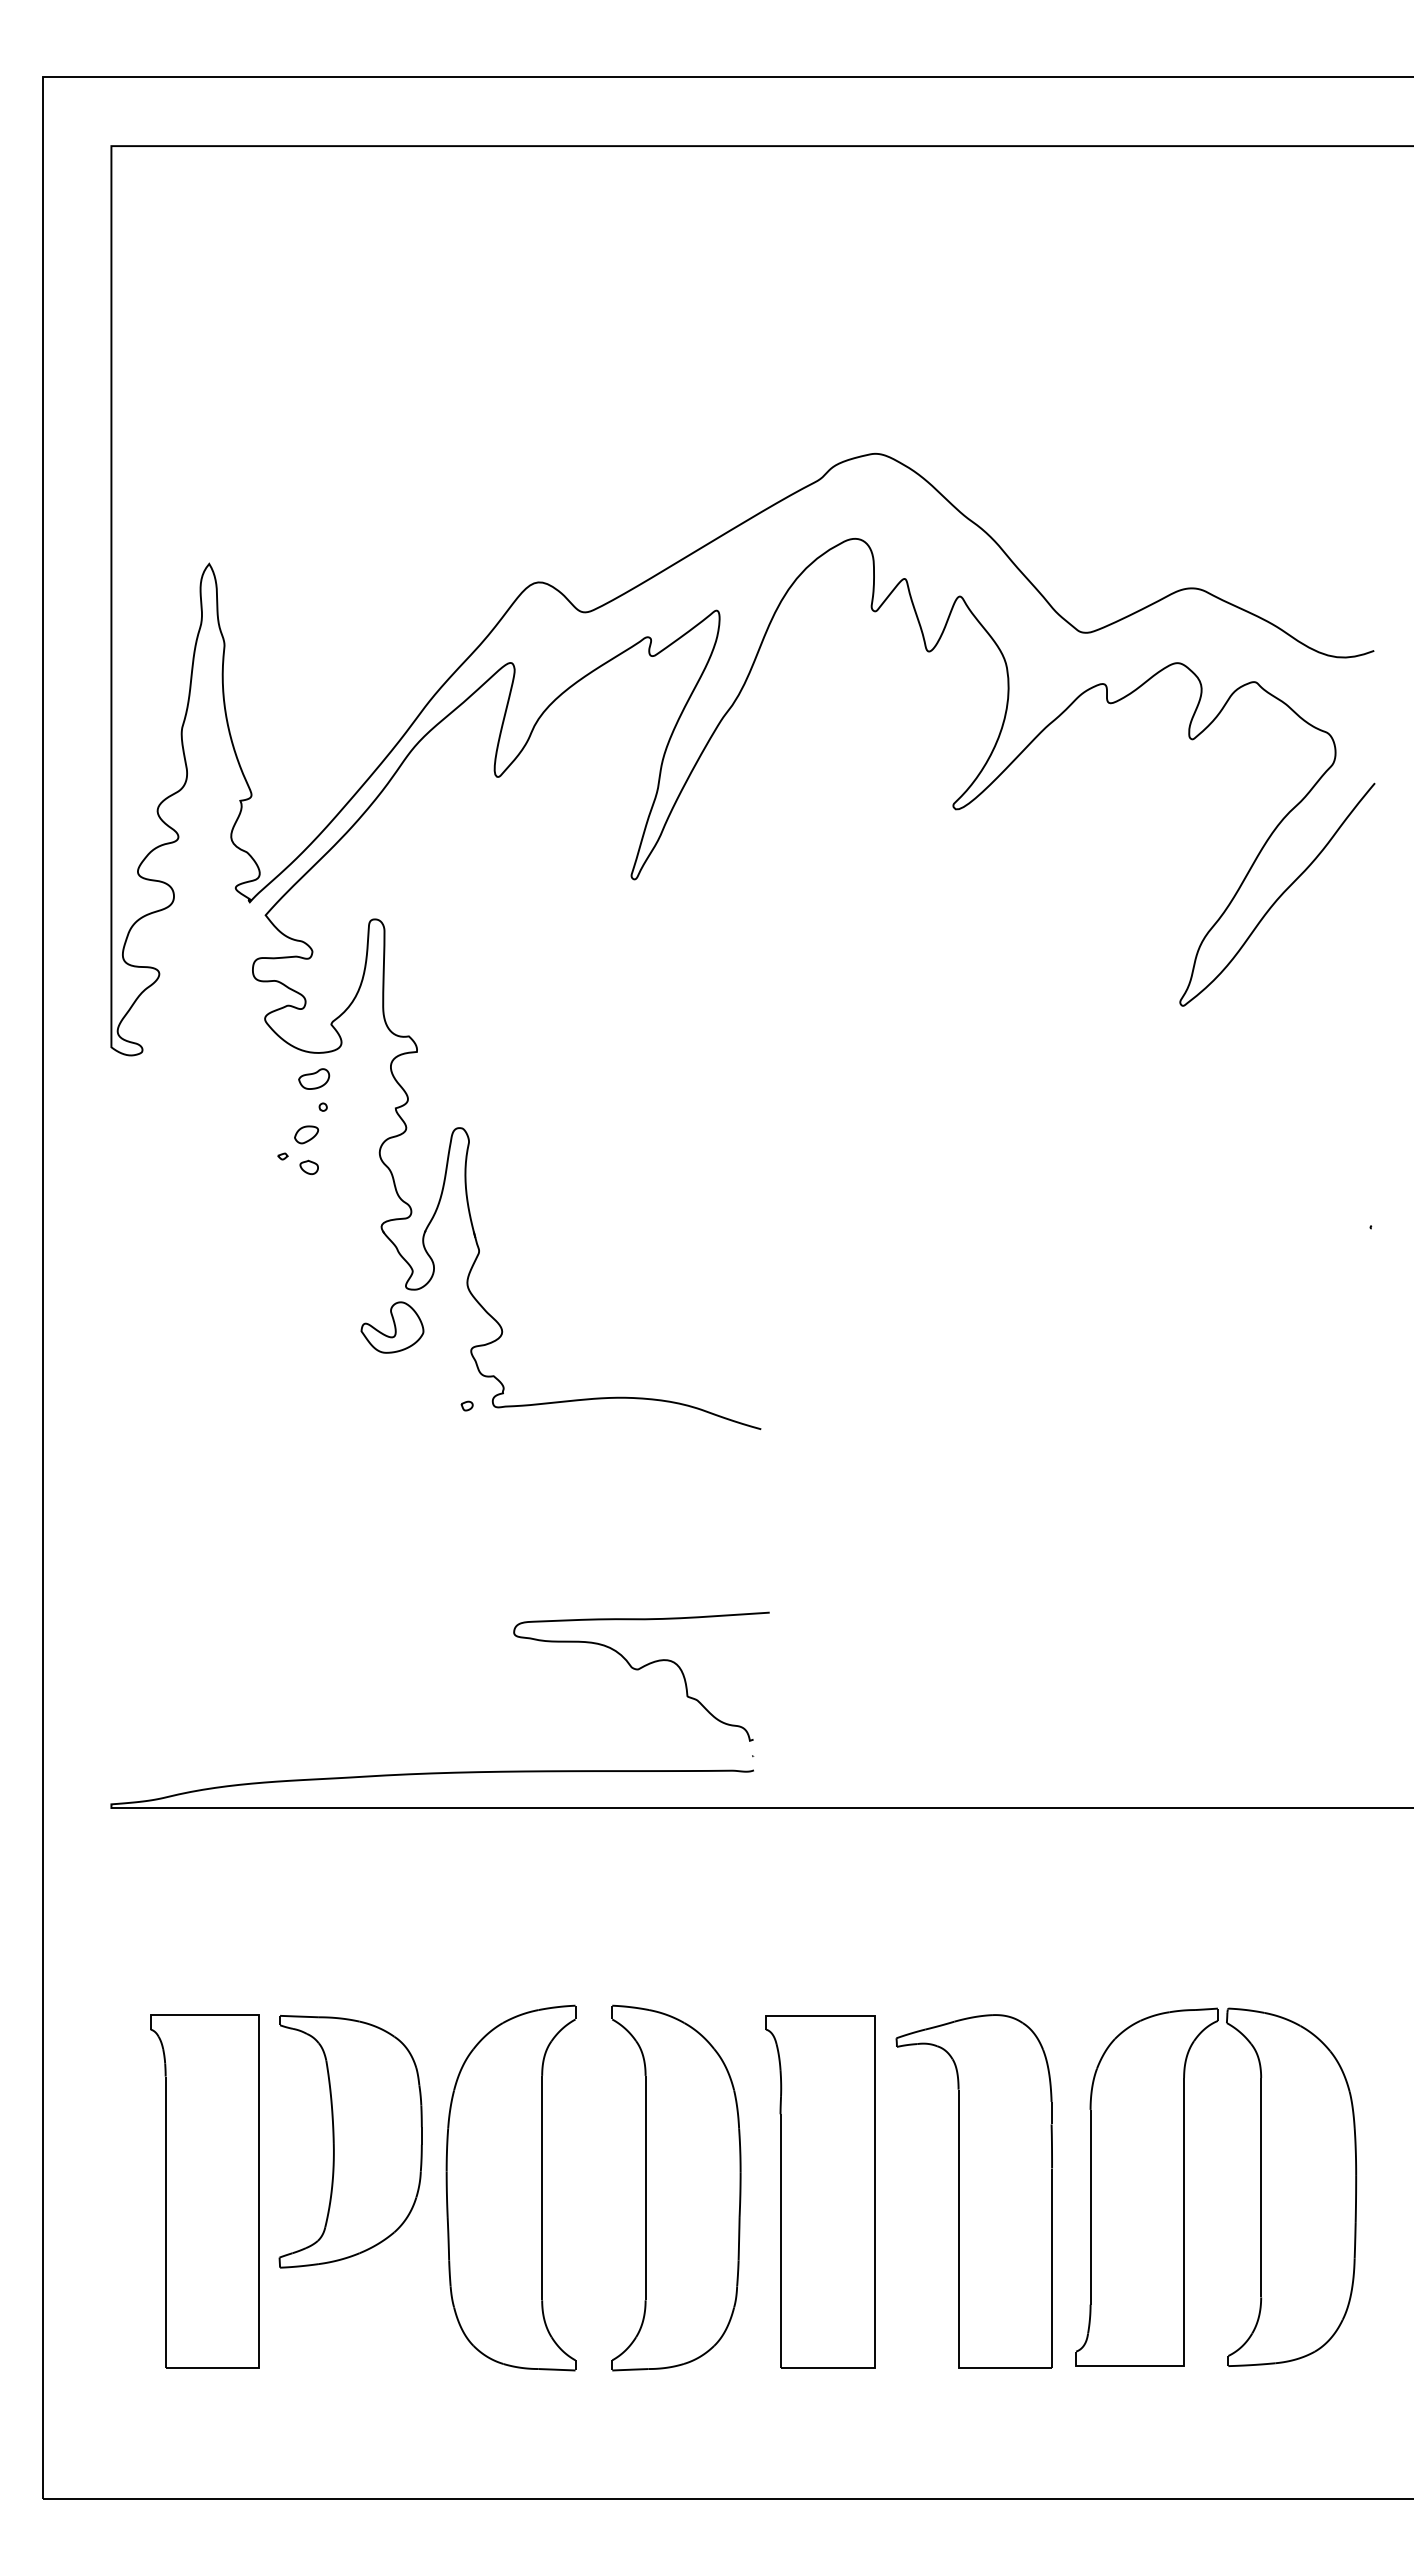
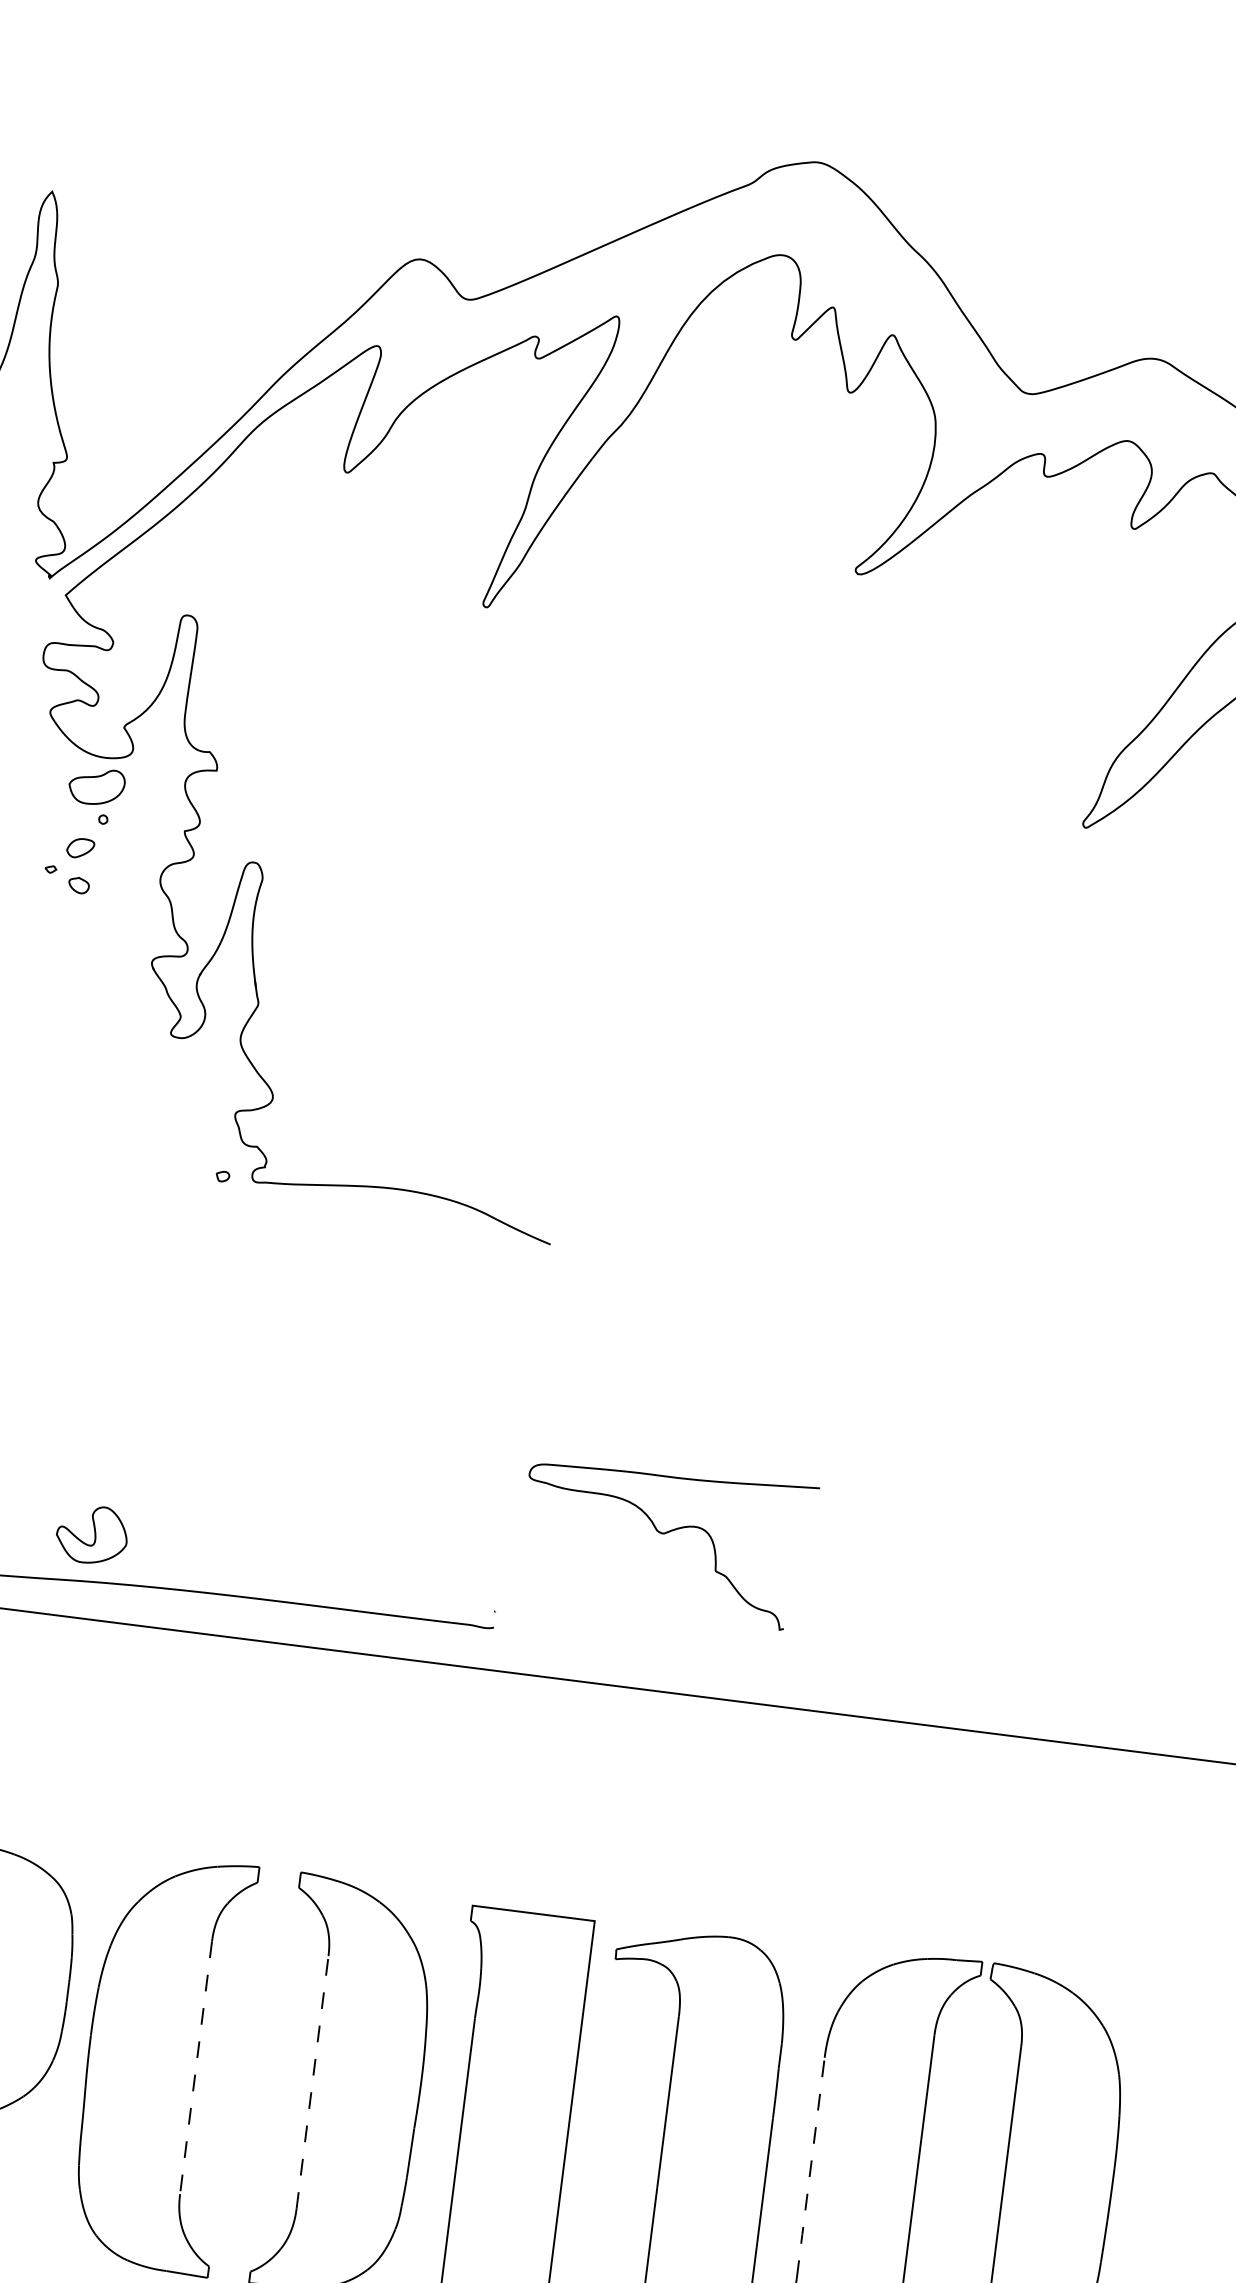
part: (314, 1078) -> (97, 786), size x1.6
part: (392, 1327) -> (92, 1534), moved
curve: (638, 1670) -> (664, 1534), moved
line: (645, 2187) -> (312, 2081), solid -> dashed
line: (542, 2188) -> (196, 2068), solid -> dashed
line: (1090, 2207) -> (810, 2167), solid -> dashed

